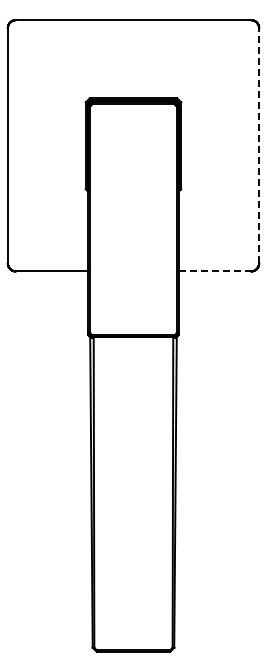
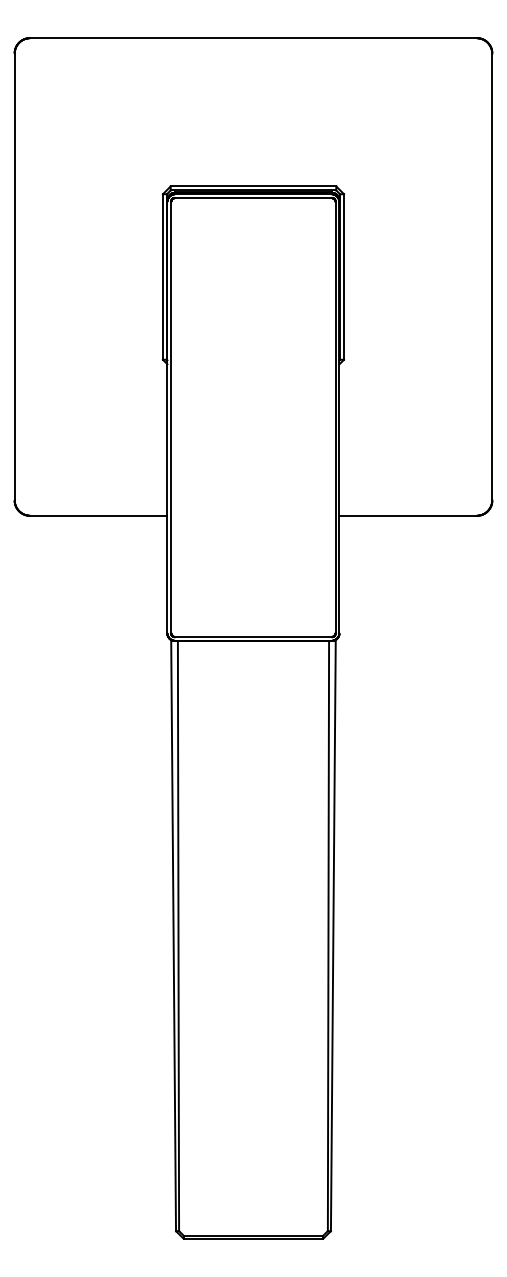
line: (259, 145) -> (492, 276), dashed -> solid
line: (215, 271) -> (409, 515), dashed -> solid

